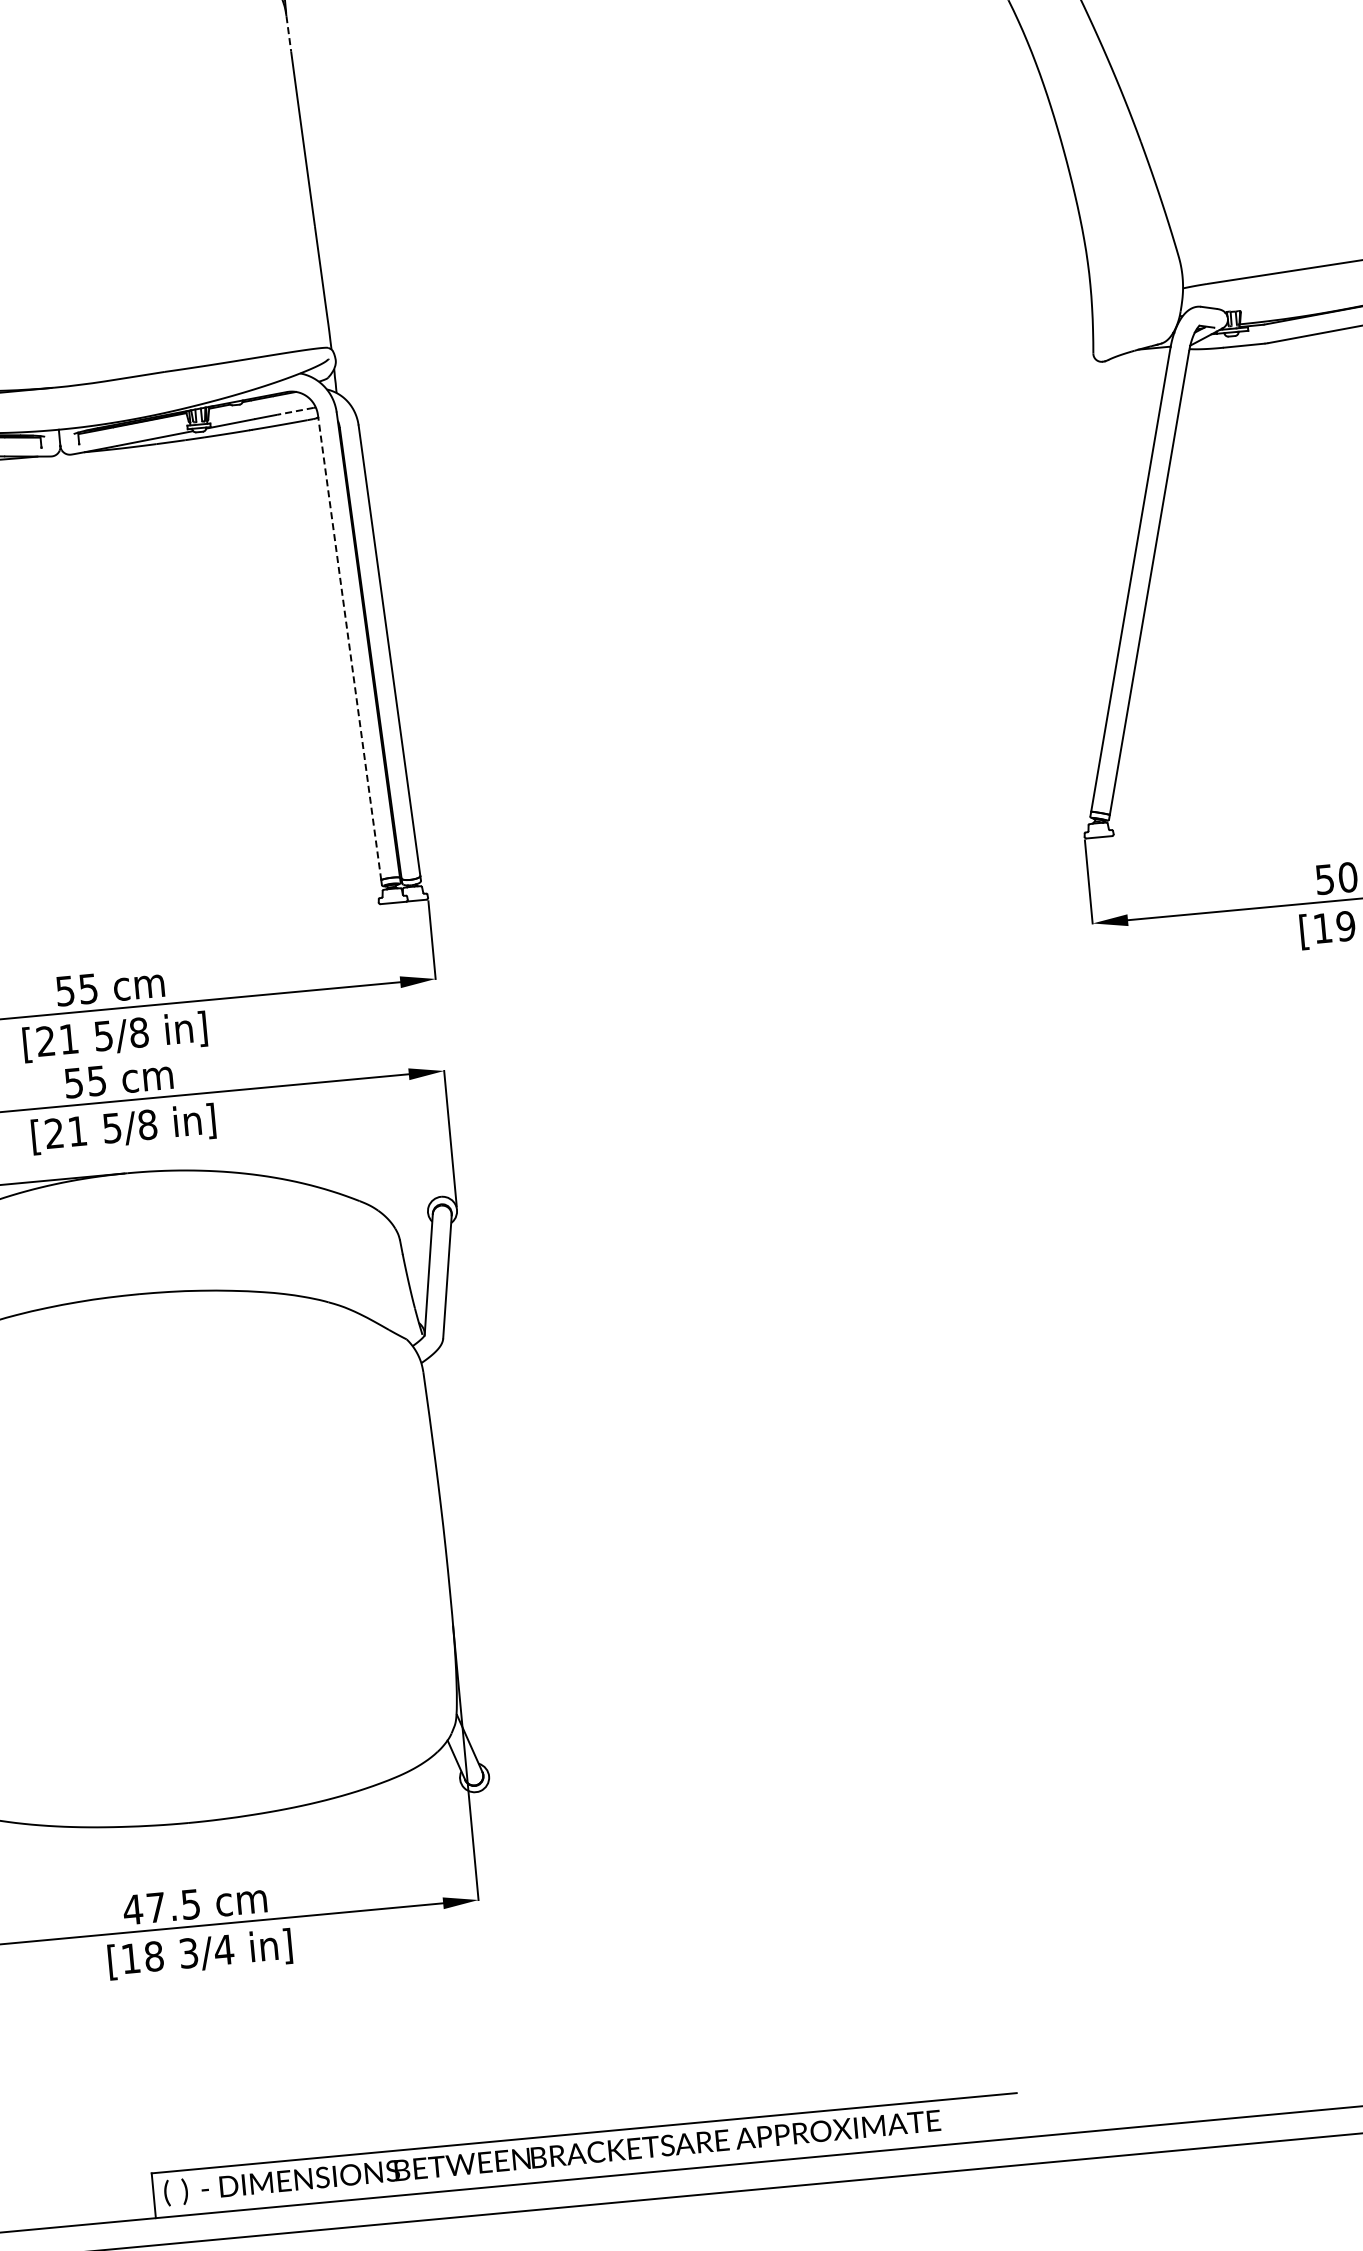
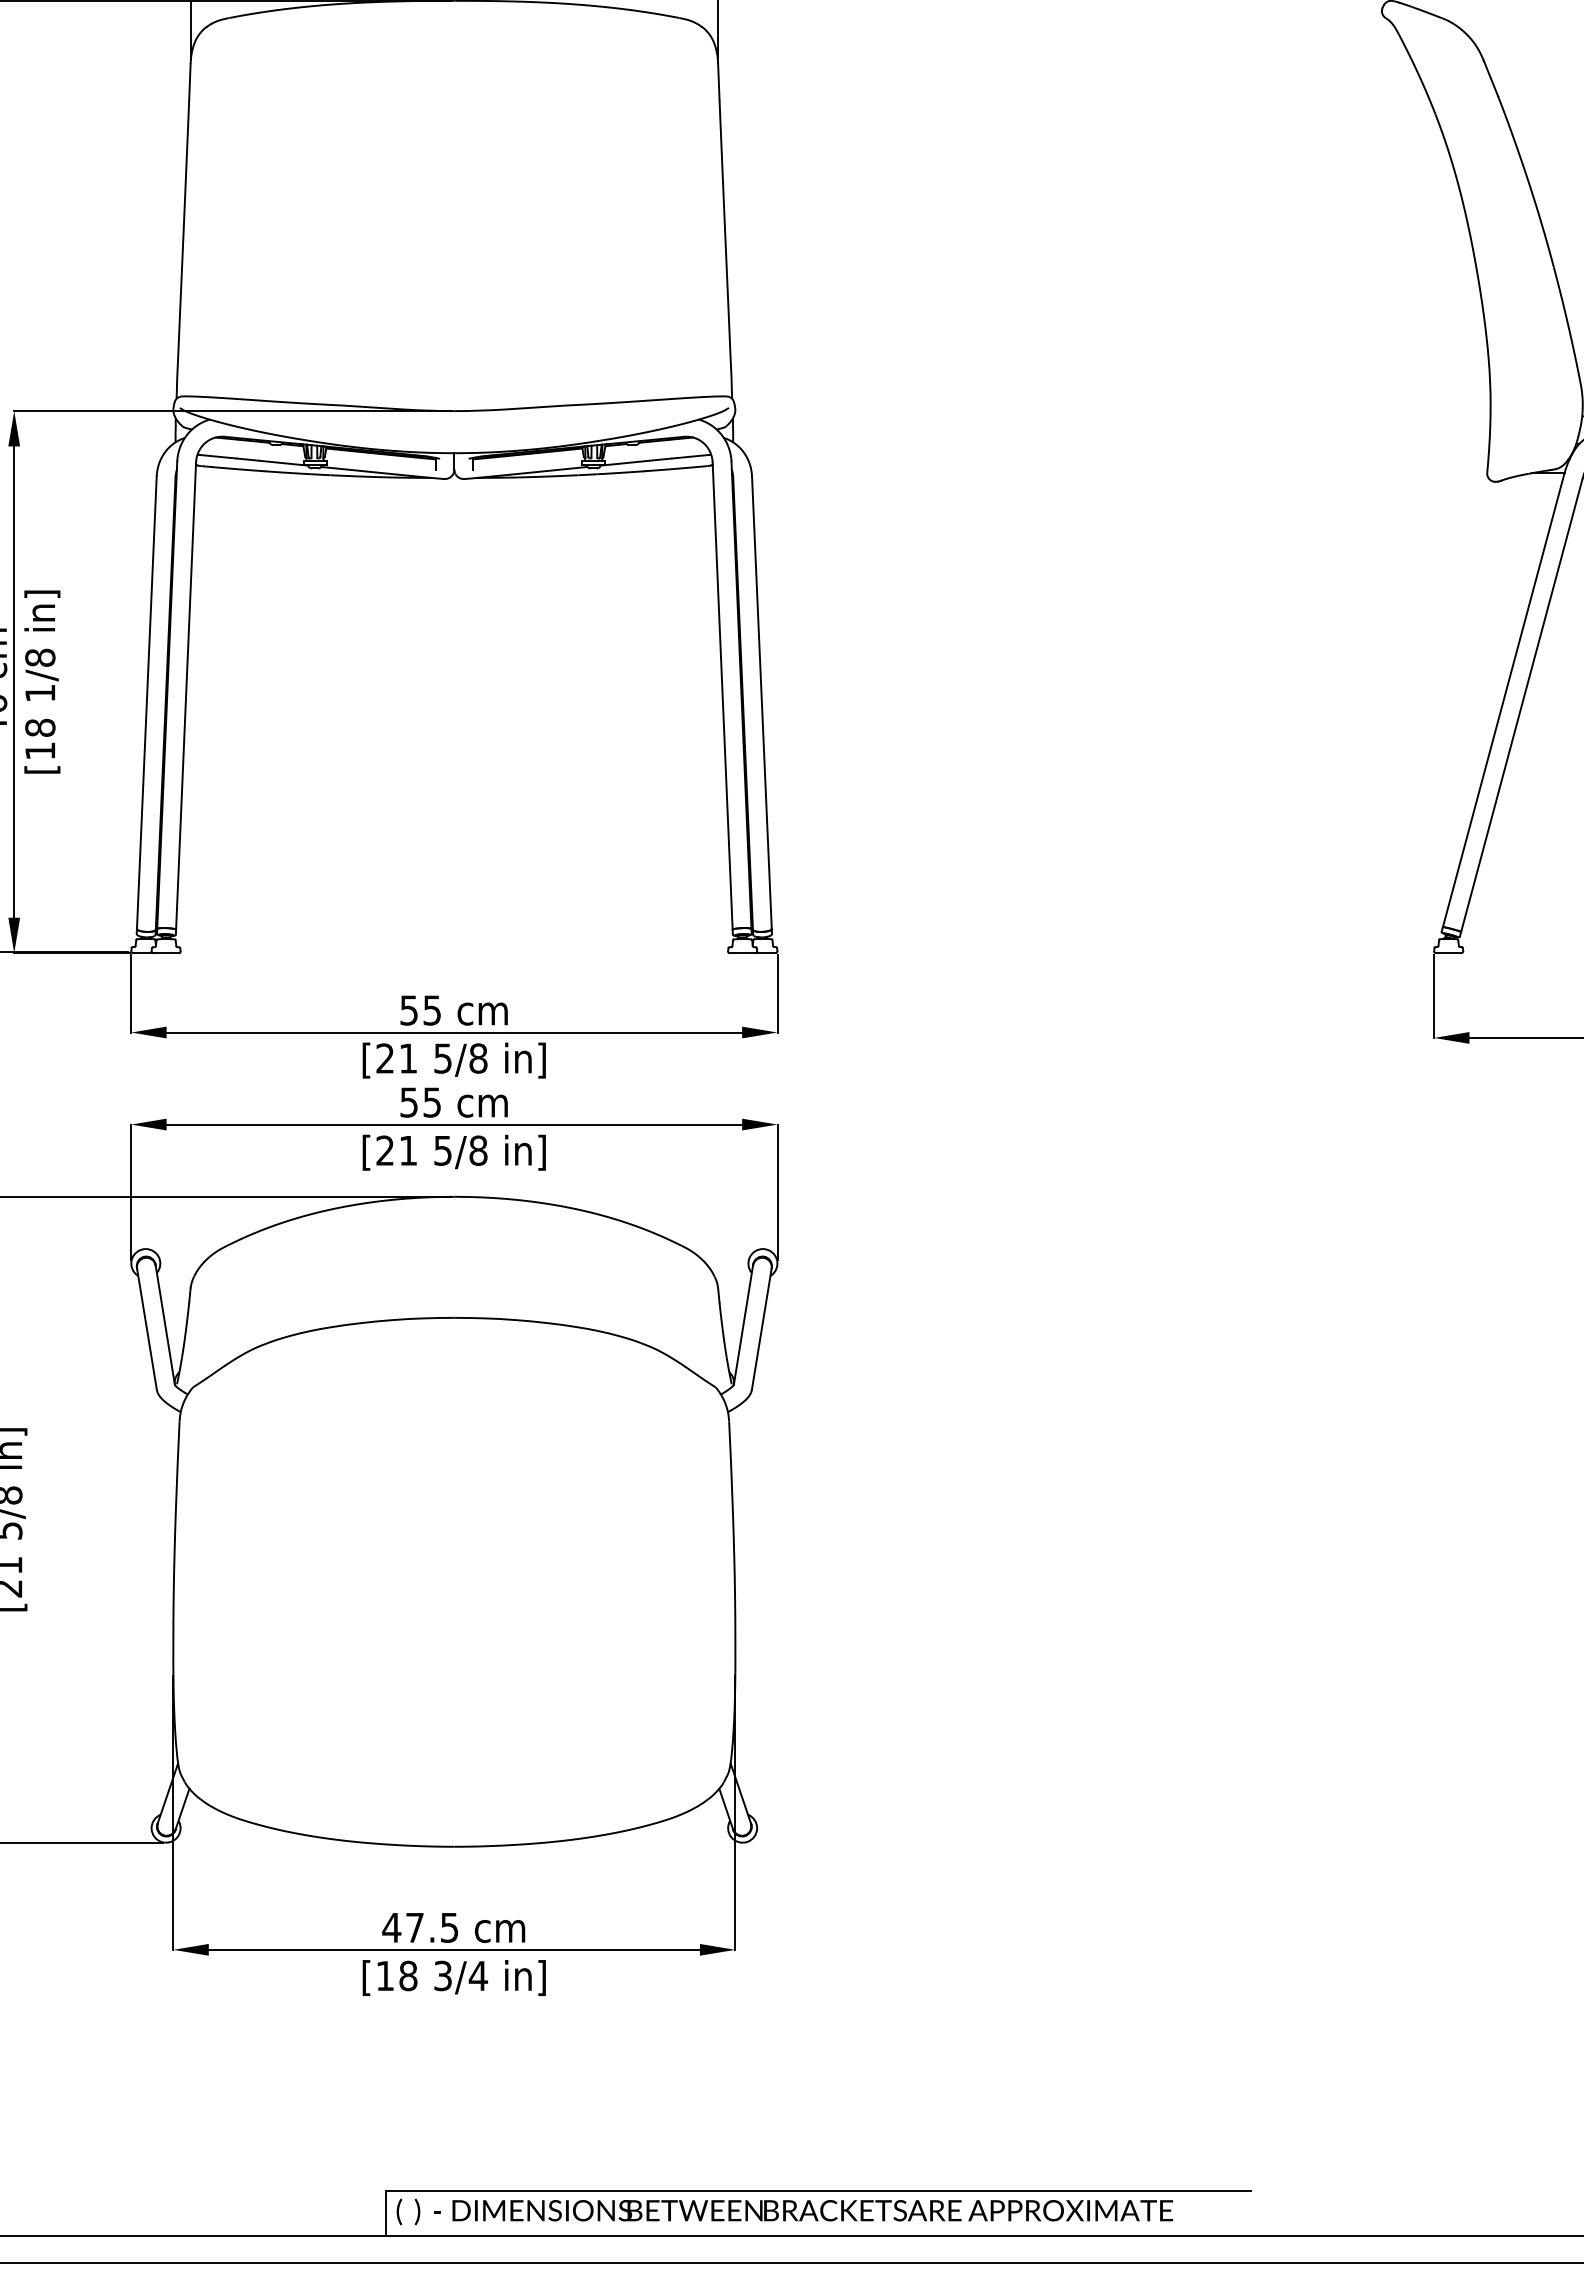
line: (288, 33) -> (718, 81), dashed -> solid
line: (295, 411) -> (690, 456), dashed -> solid
line: (349, 648) -> (722, 696), dashed -> solid

